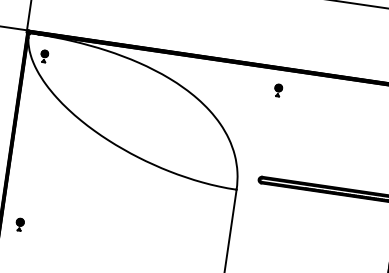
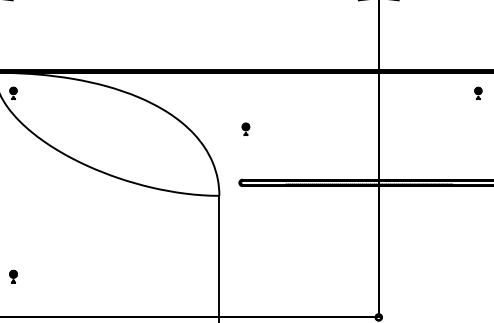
part: (277, 90) -> (245, 129), moved
part: (19, 224) -> (13, 276), moved

